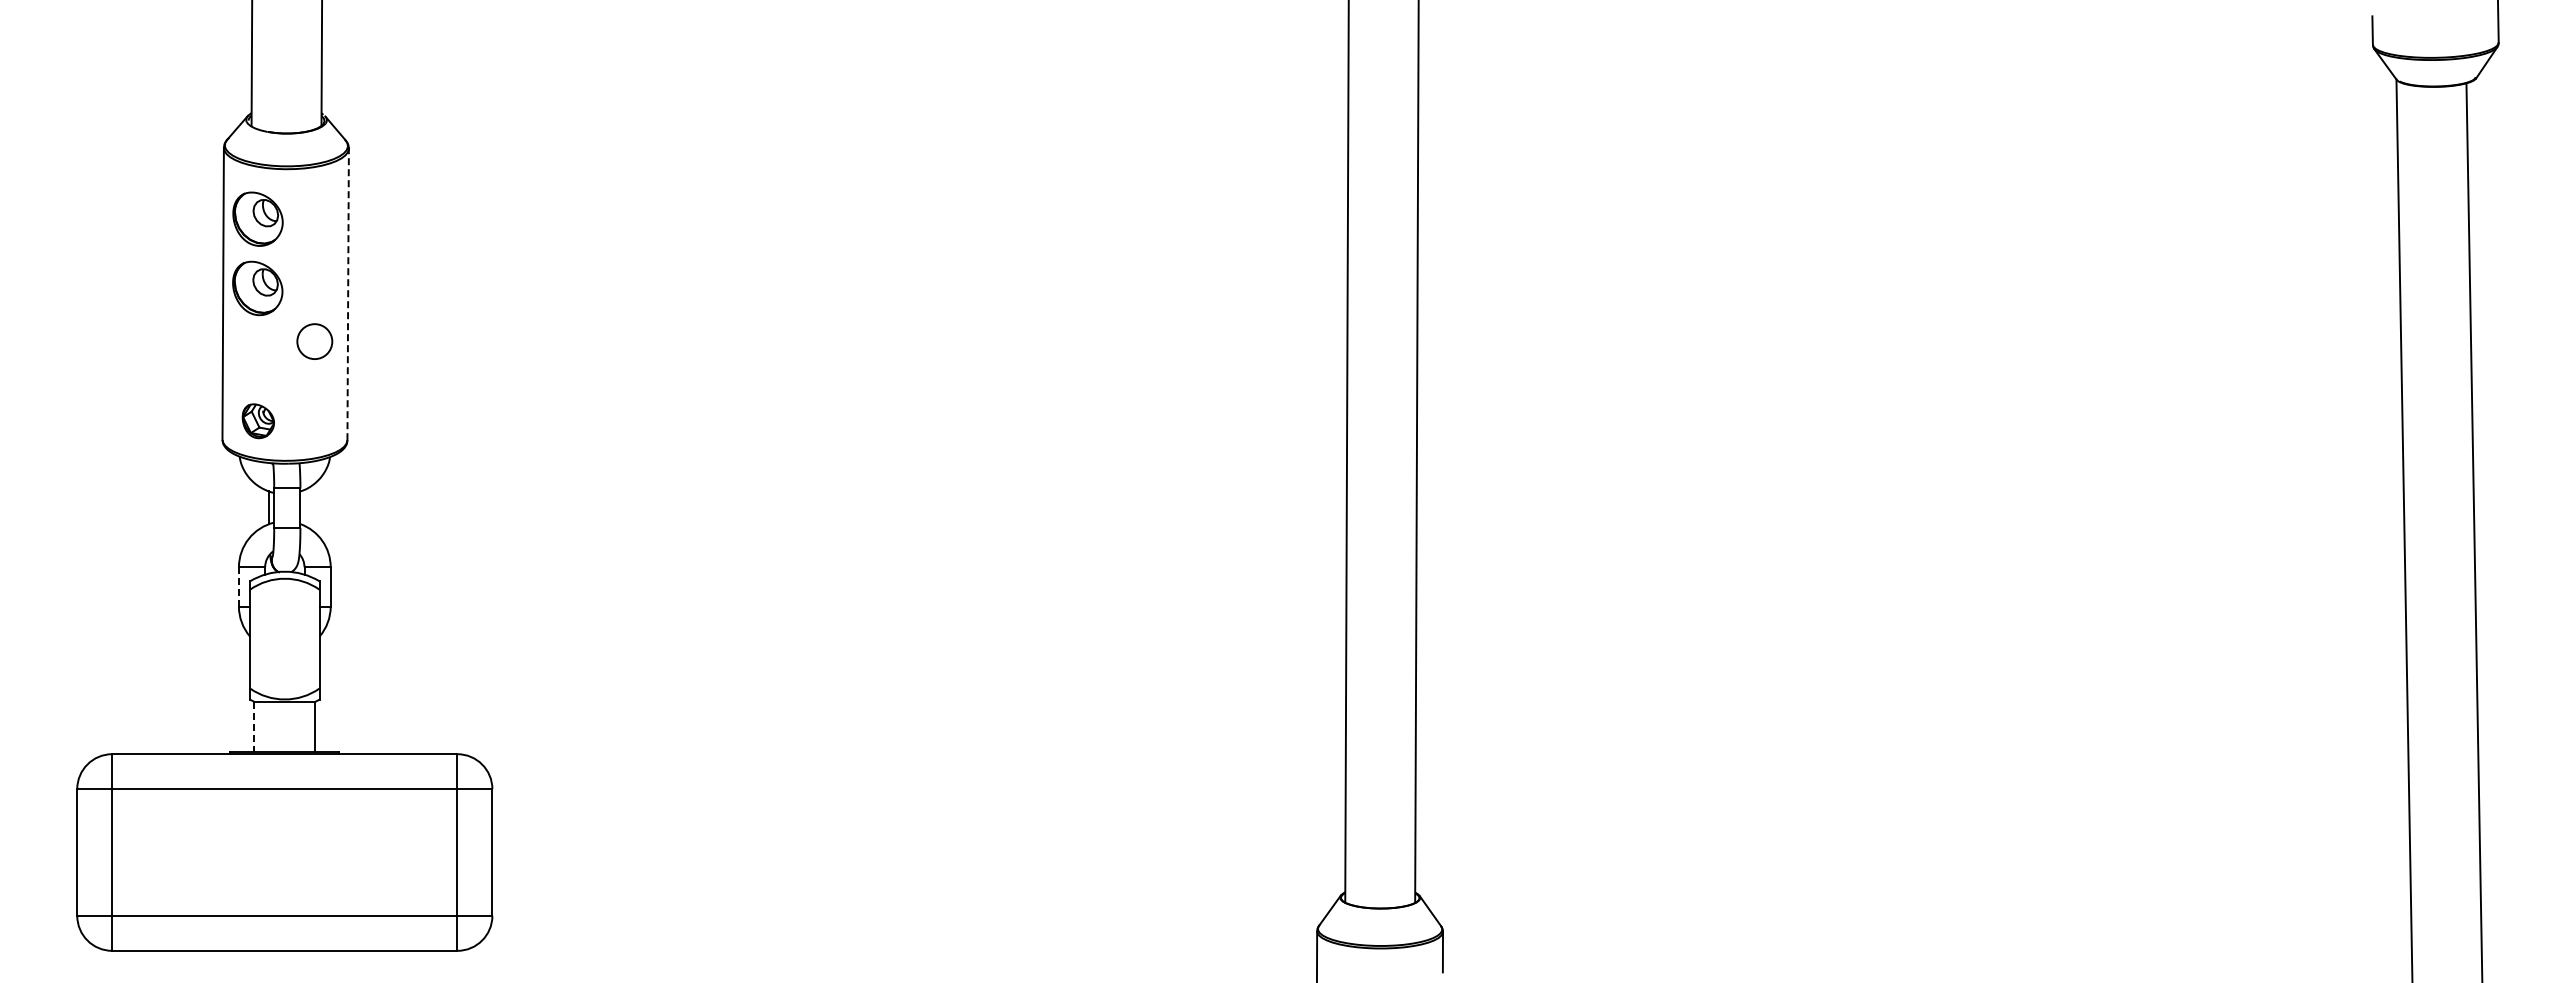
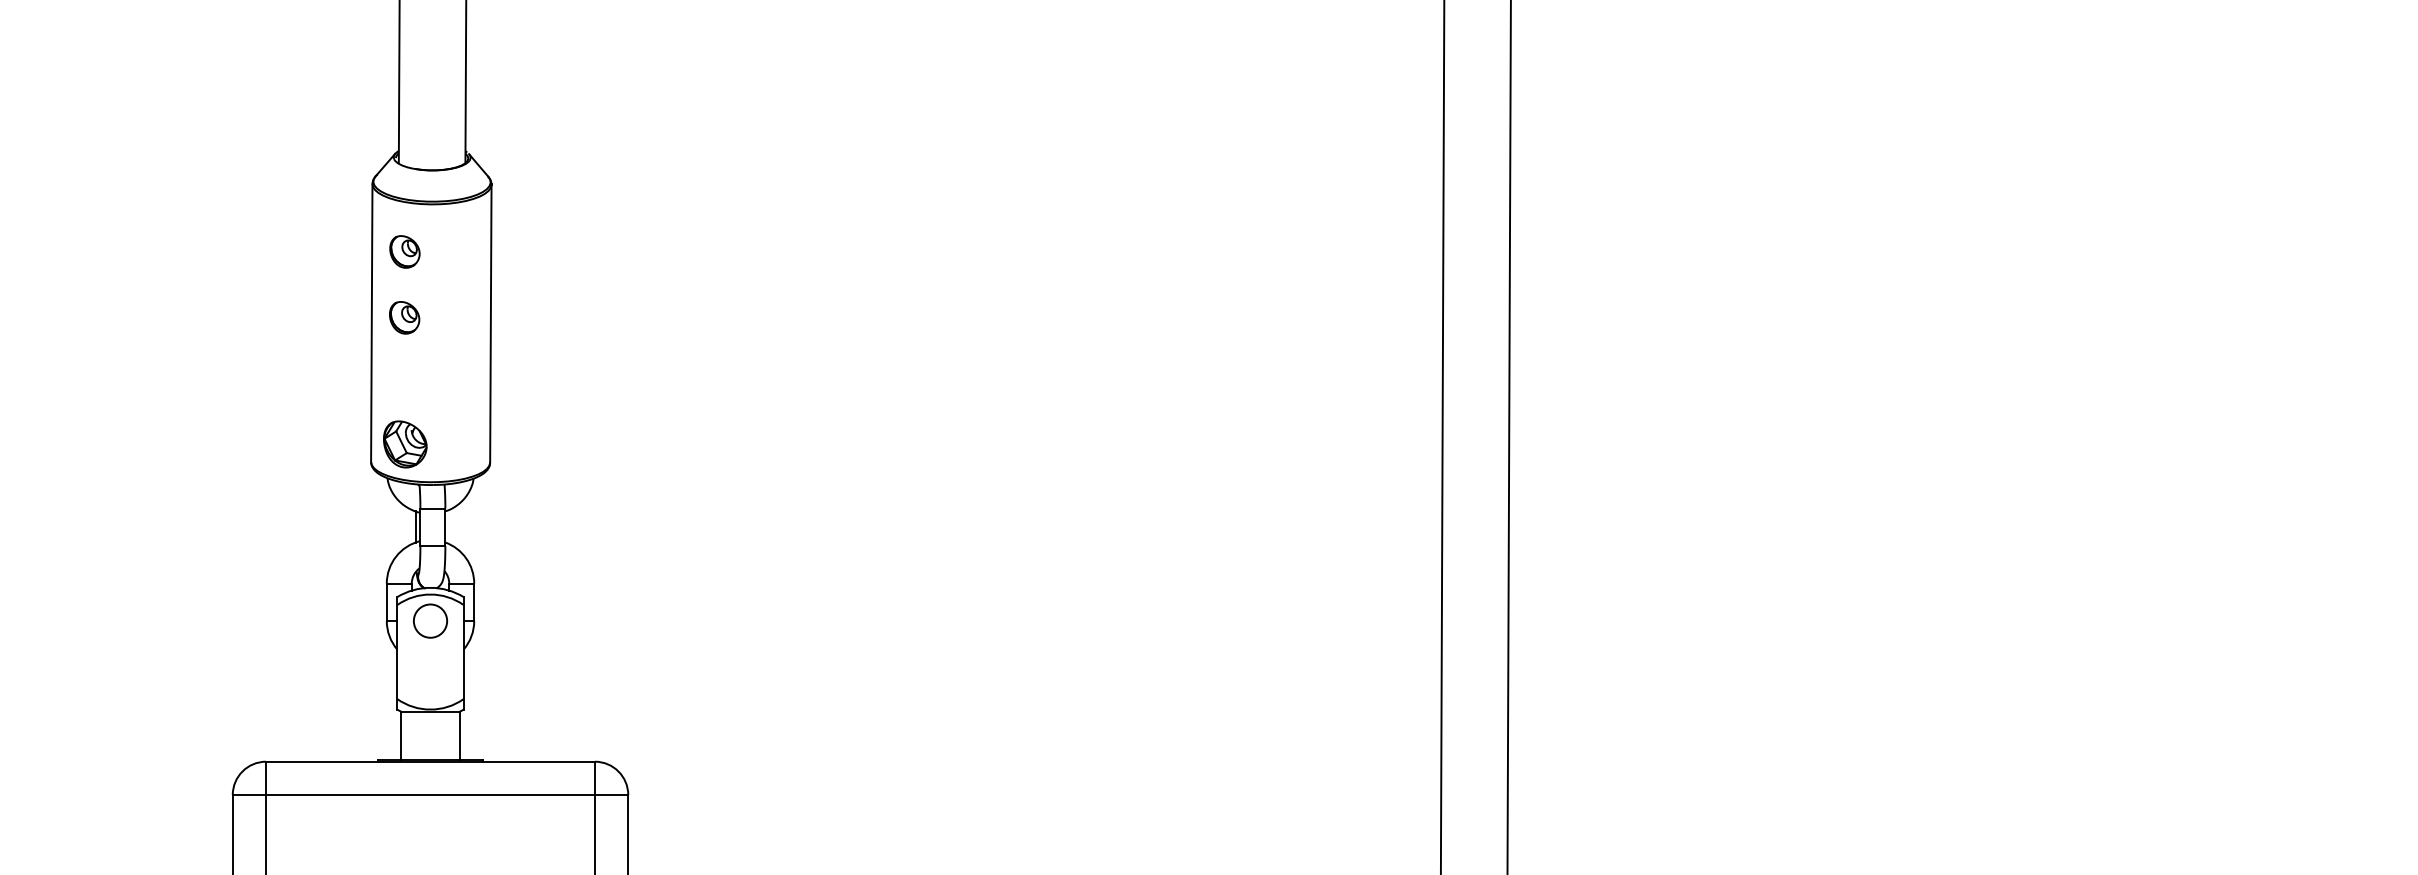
part: (257, 218) -> (404, 251), size x0.62
part: (257, 287) -> (404, 317), size x0.62
line: (348, 294) -> (491, 323), dashed -> solid
circle: (314, 341) -> (430, 620), moved
part: (258, 421) -> (405, 444), size x1.43
line: (238, 586) -> (386, 601), dashed -> solid
line: (254, 727) -> (401, 736), dashed -> solid

